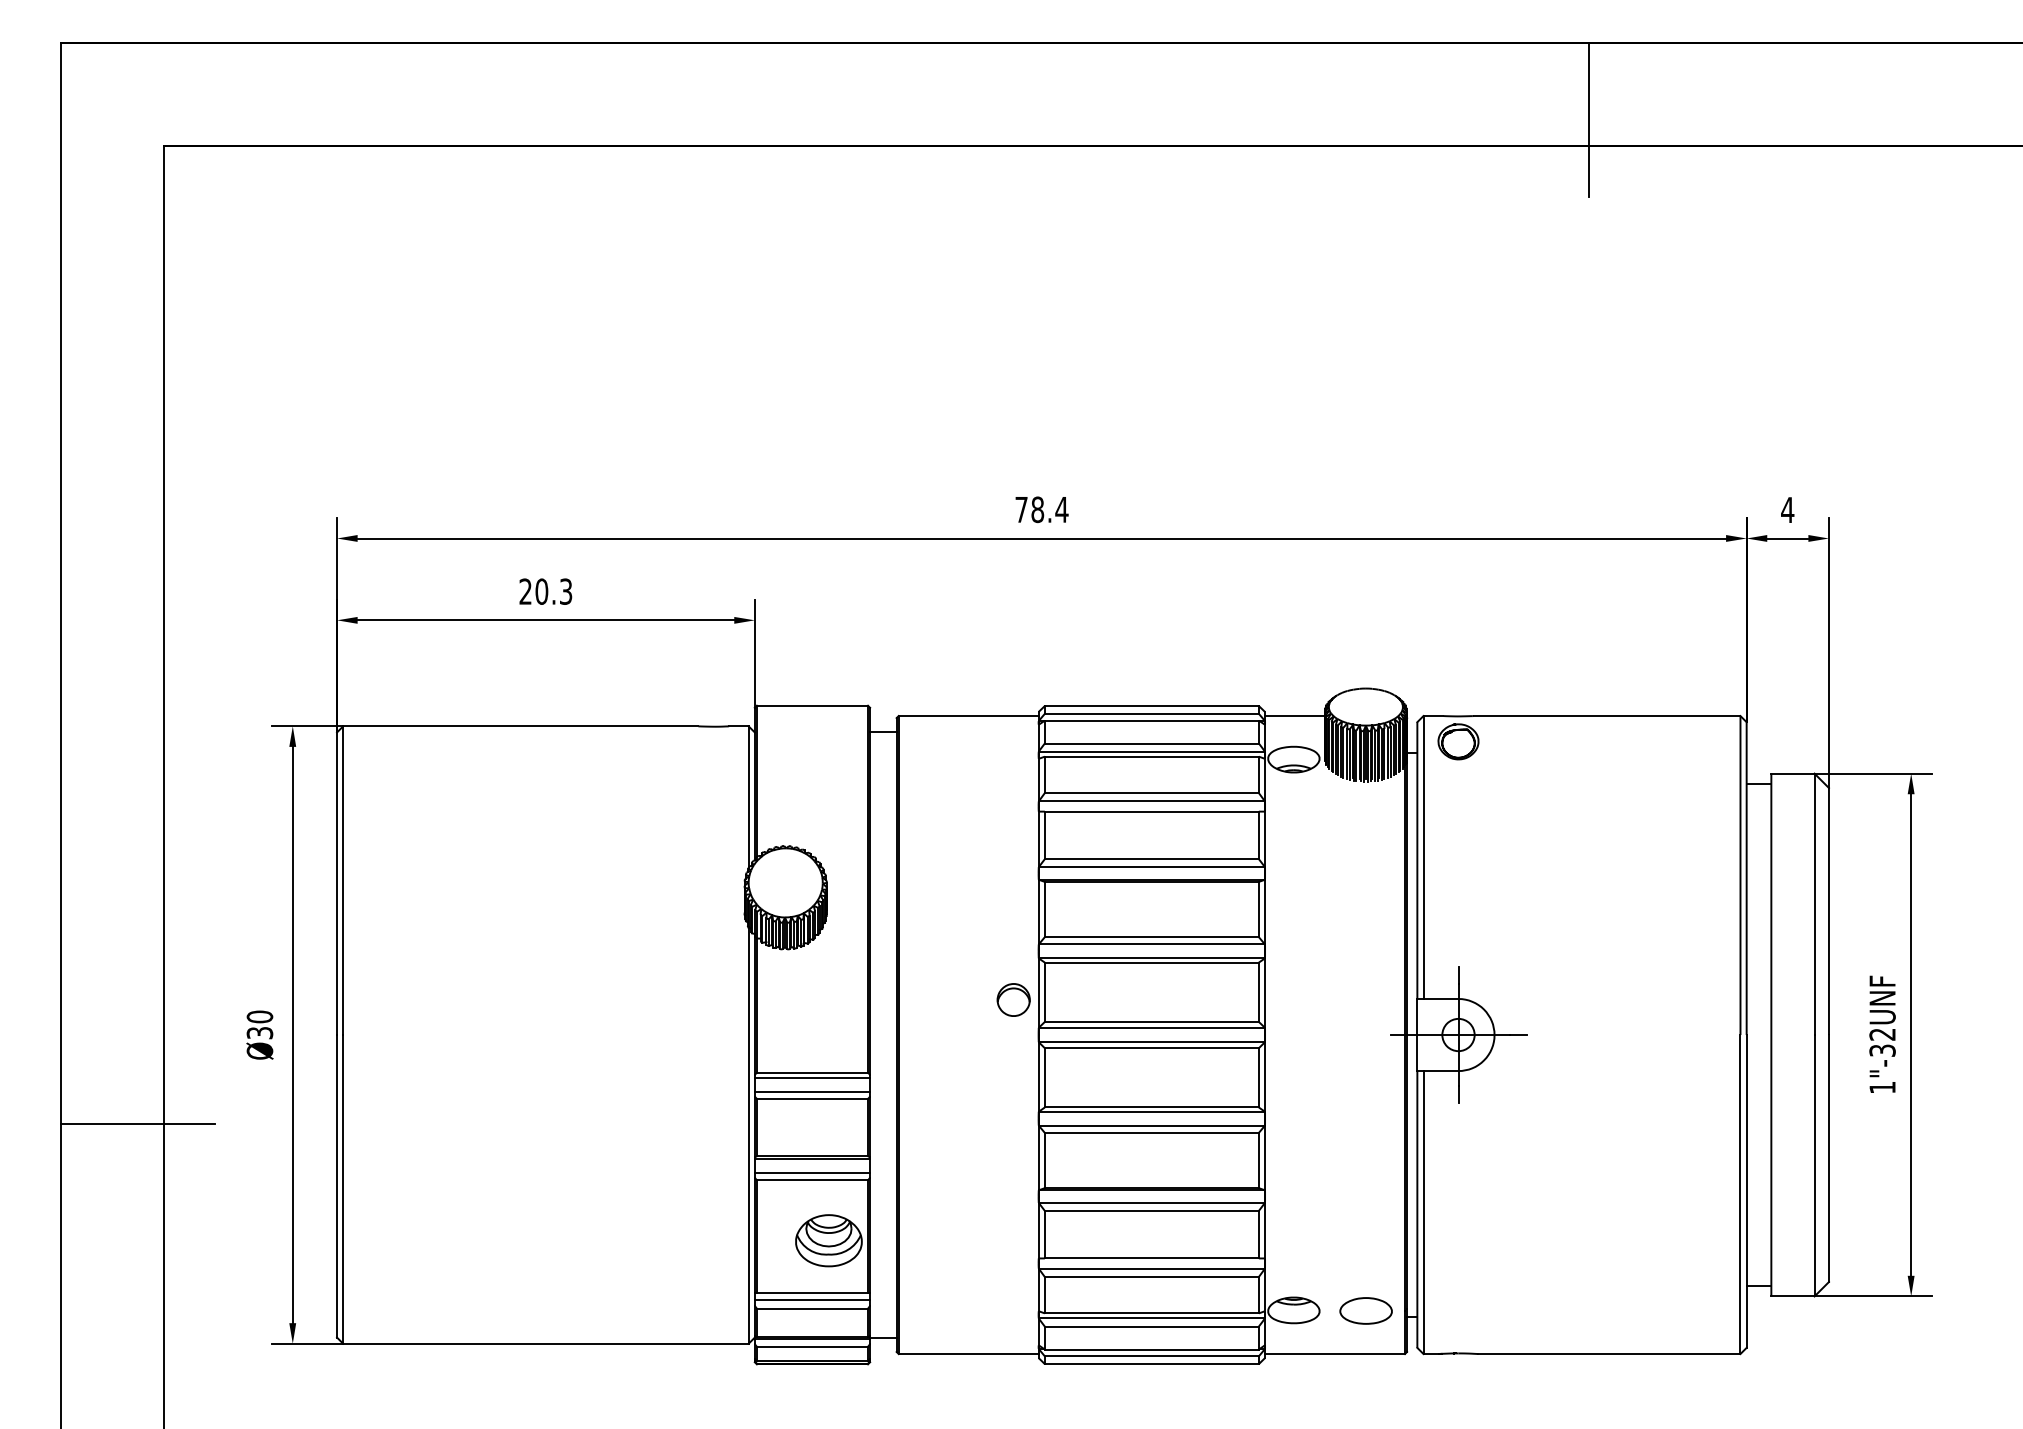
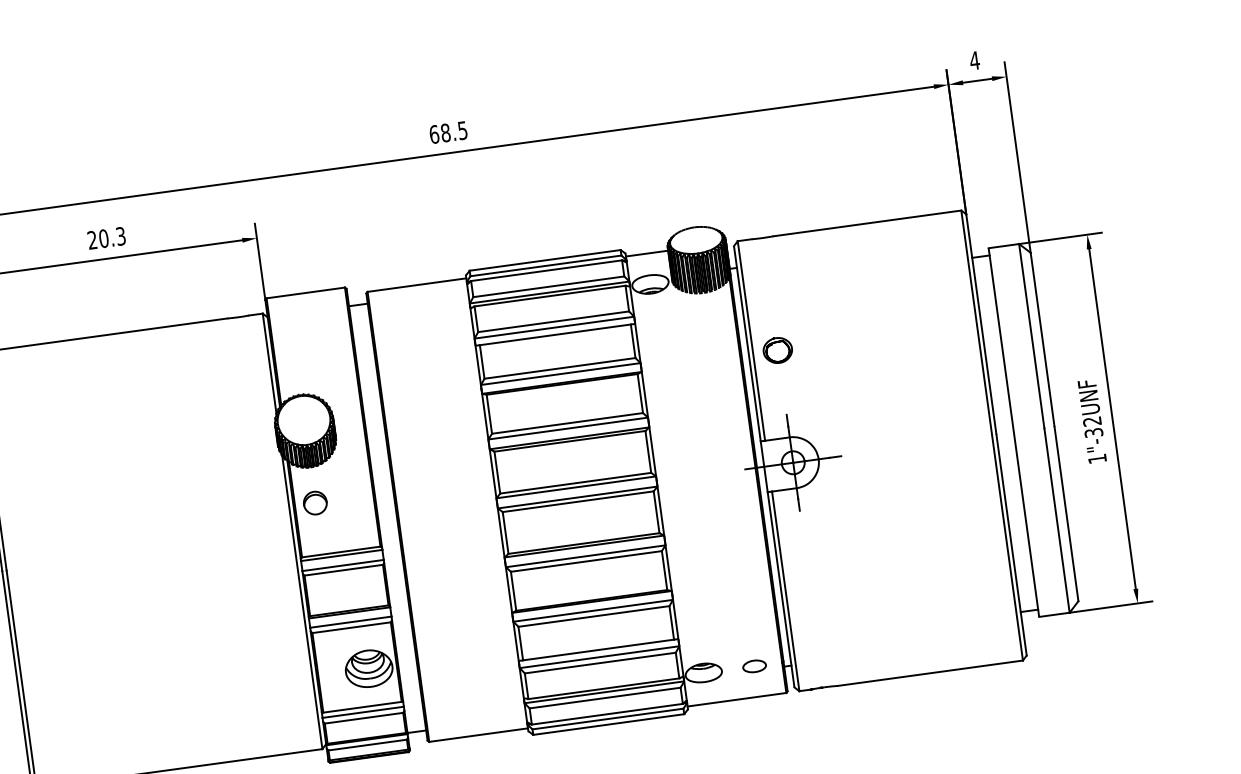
text: (1041, 509) -> (448, 132), 78.4 -> 68.5
part: (1458, 741) -> (777, 350), moved
part: (1013, 999) -> (315, 502), moved
part: (1365, 1310) -> (754, 666), size x0.62

